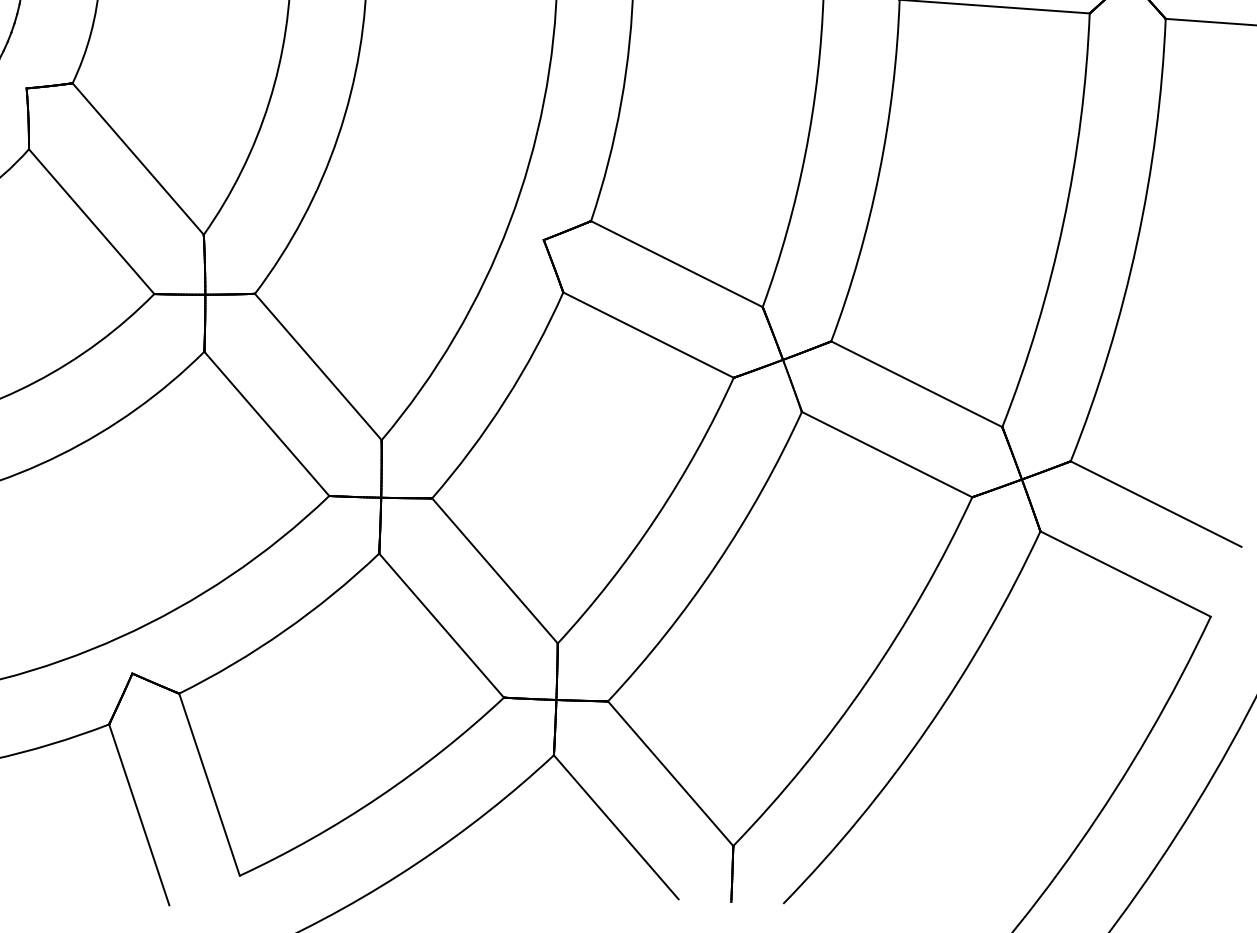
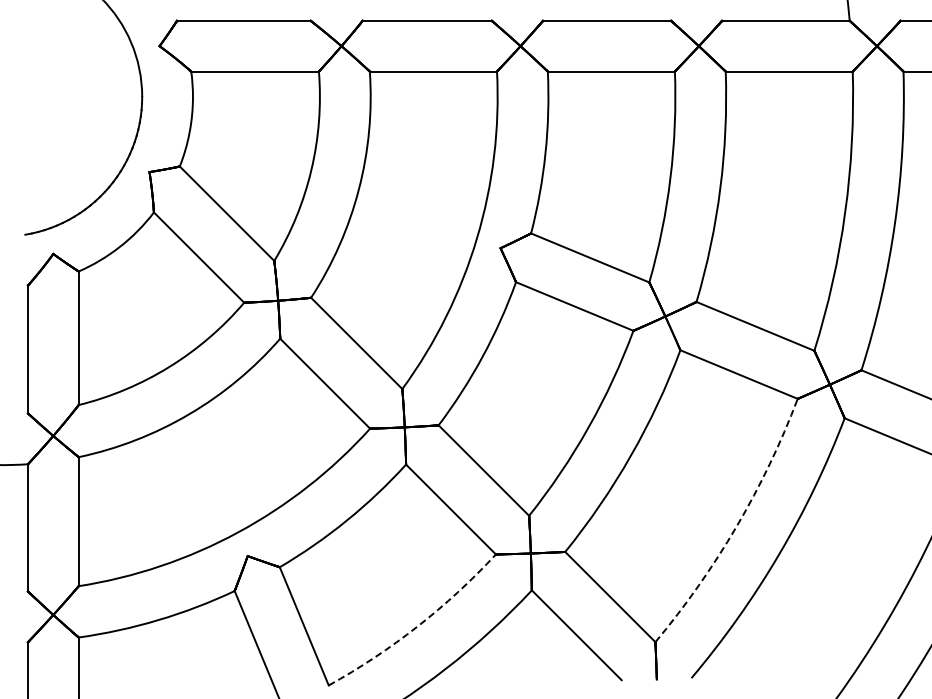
arc: (866, 681) -> (736, 526), solid -> dashed
arc: (378, 797) -> (417, 626), solid -> dashed

